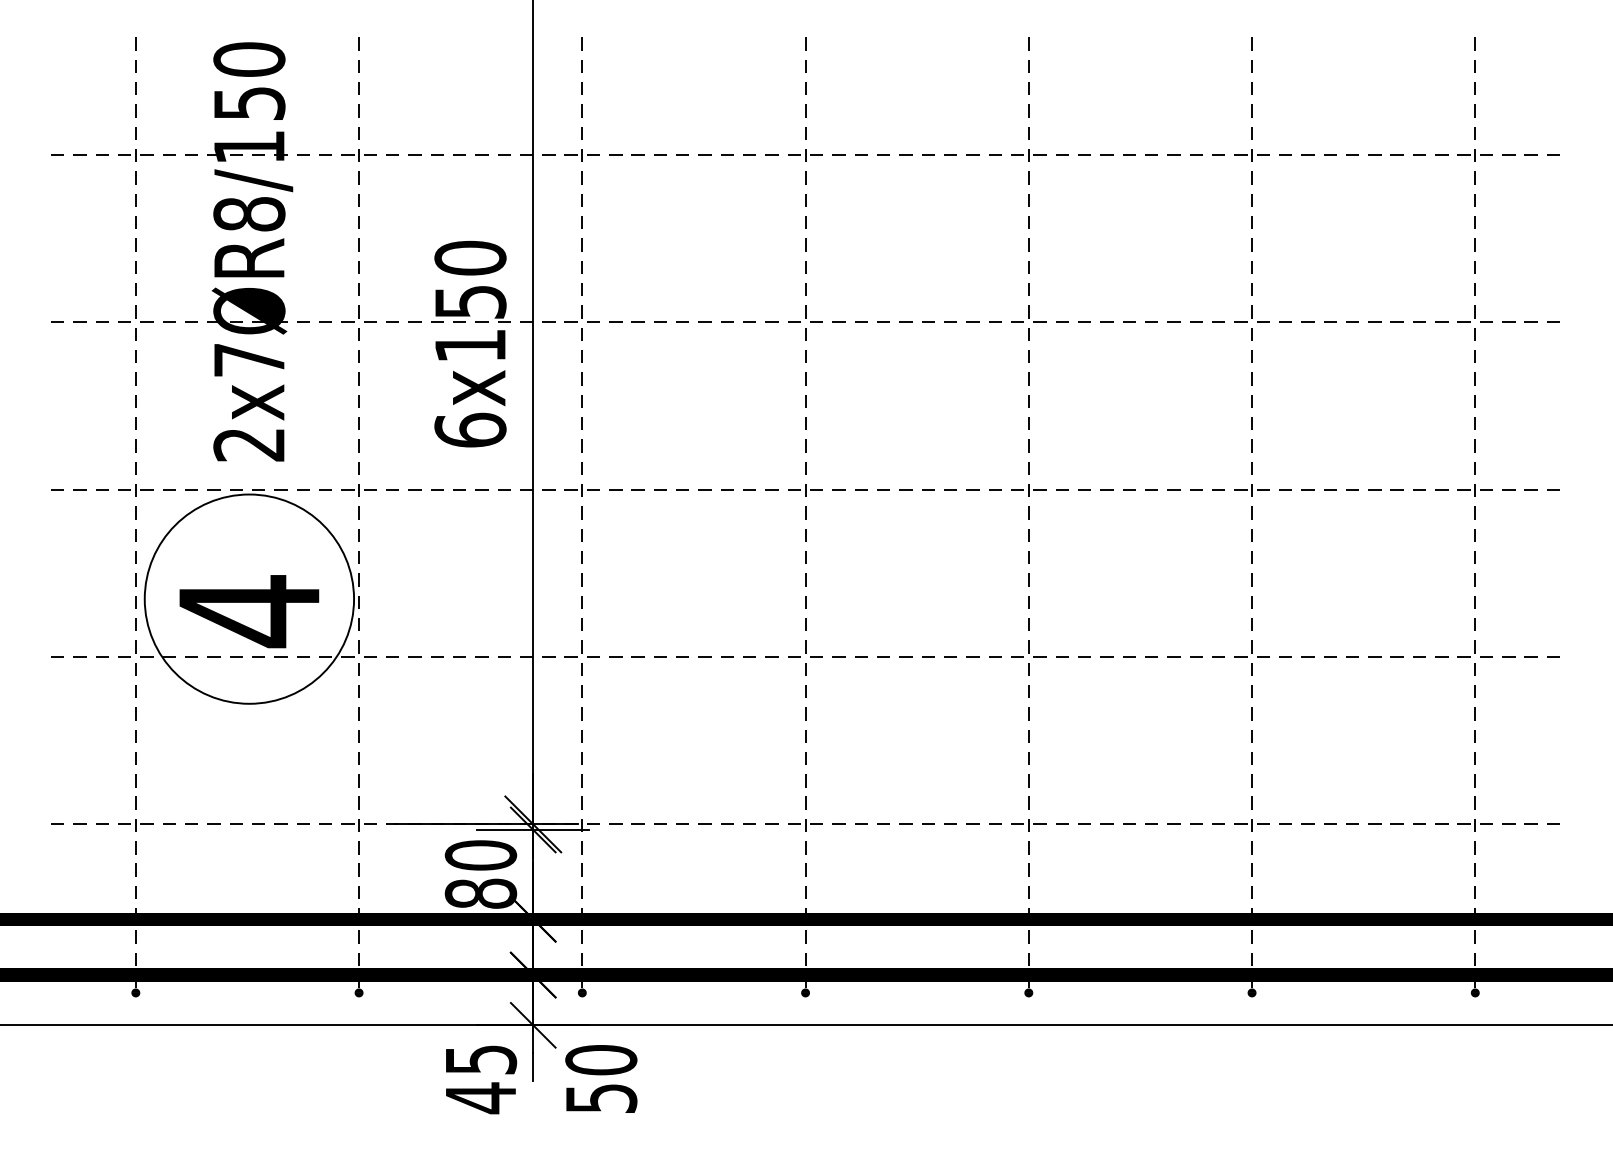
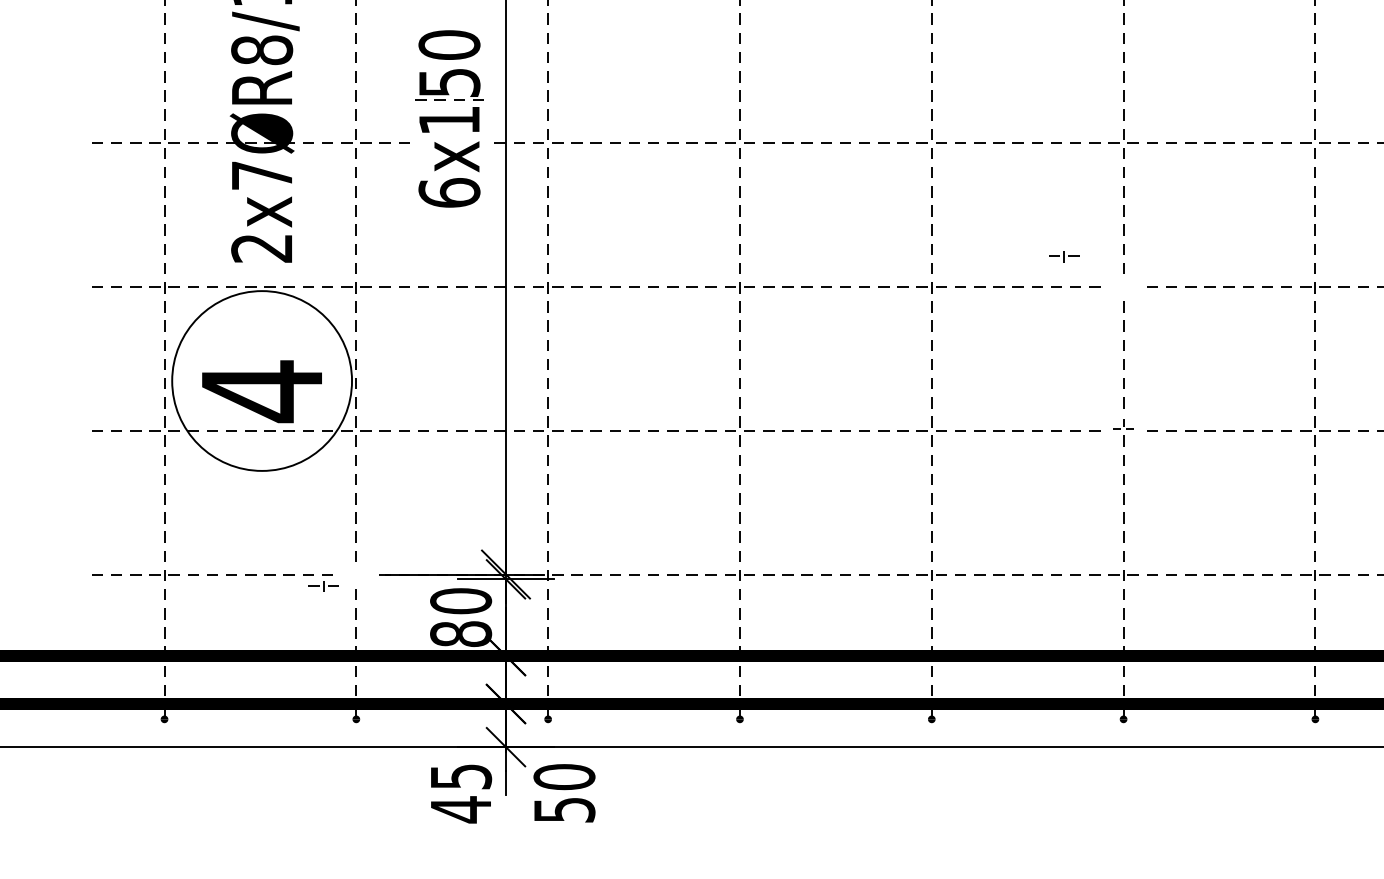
part: (470, 344) -> (449, 119), moved
part: (1251, 490) -> (1063, 256), moved
part: (1251, 648) -> (1123, 423), size x0.7
part: (358, 825) -> (323, 586), moved

